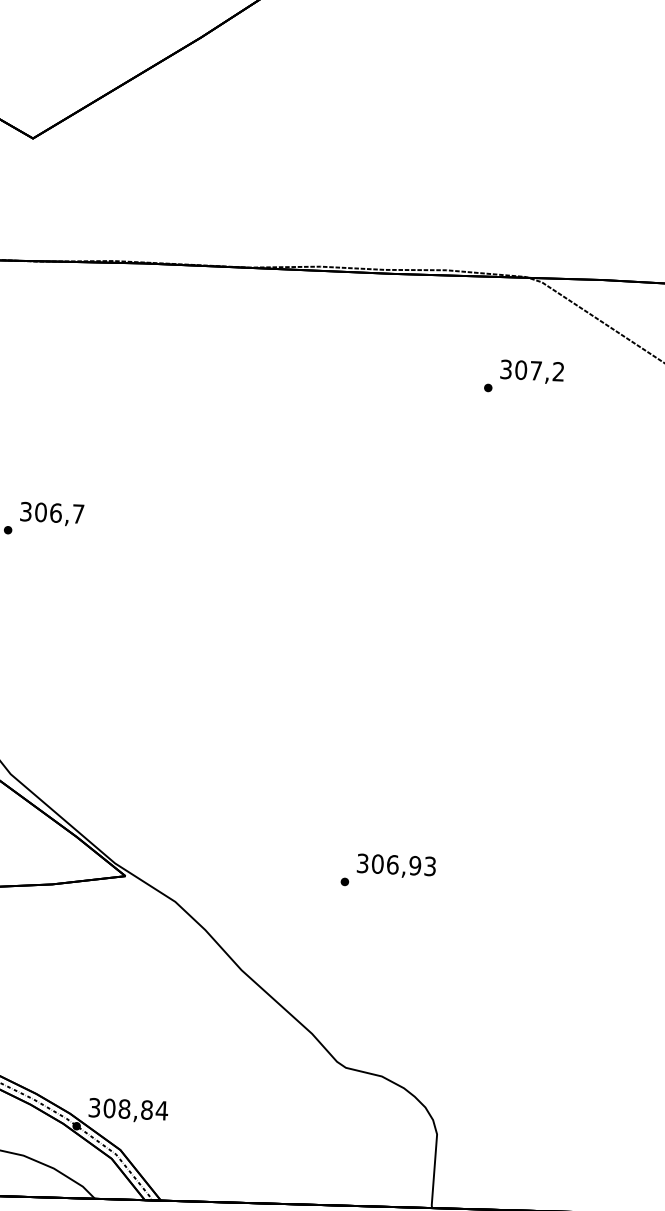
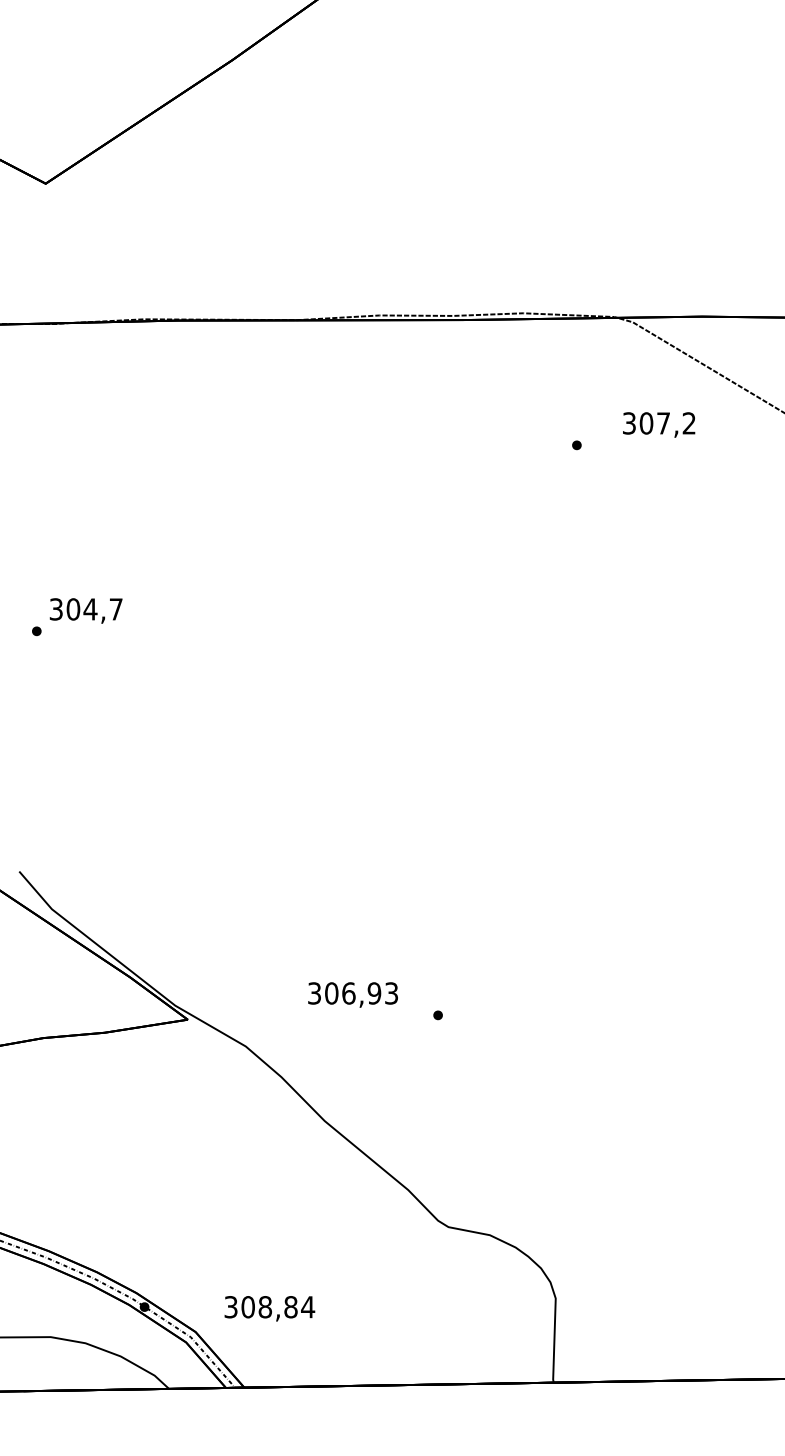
text: (532, 371) -> (659, 424), moved
text: (55, 513) -> (90, 609), 306,7 -> 304,7
text: (395, 865) -> (352, 994), moved
text: (128, 1110) -> (269, 1308), moved

